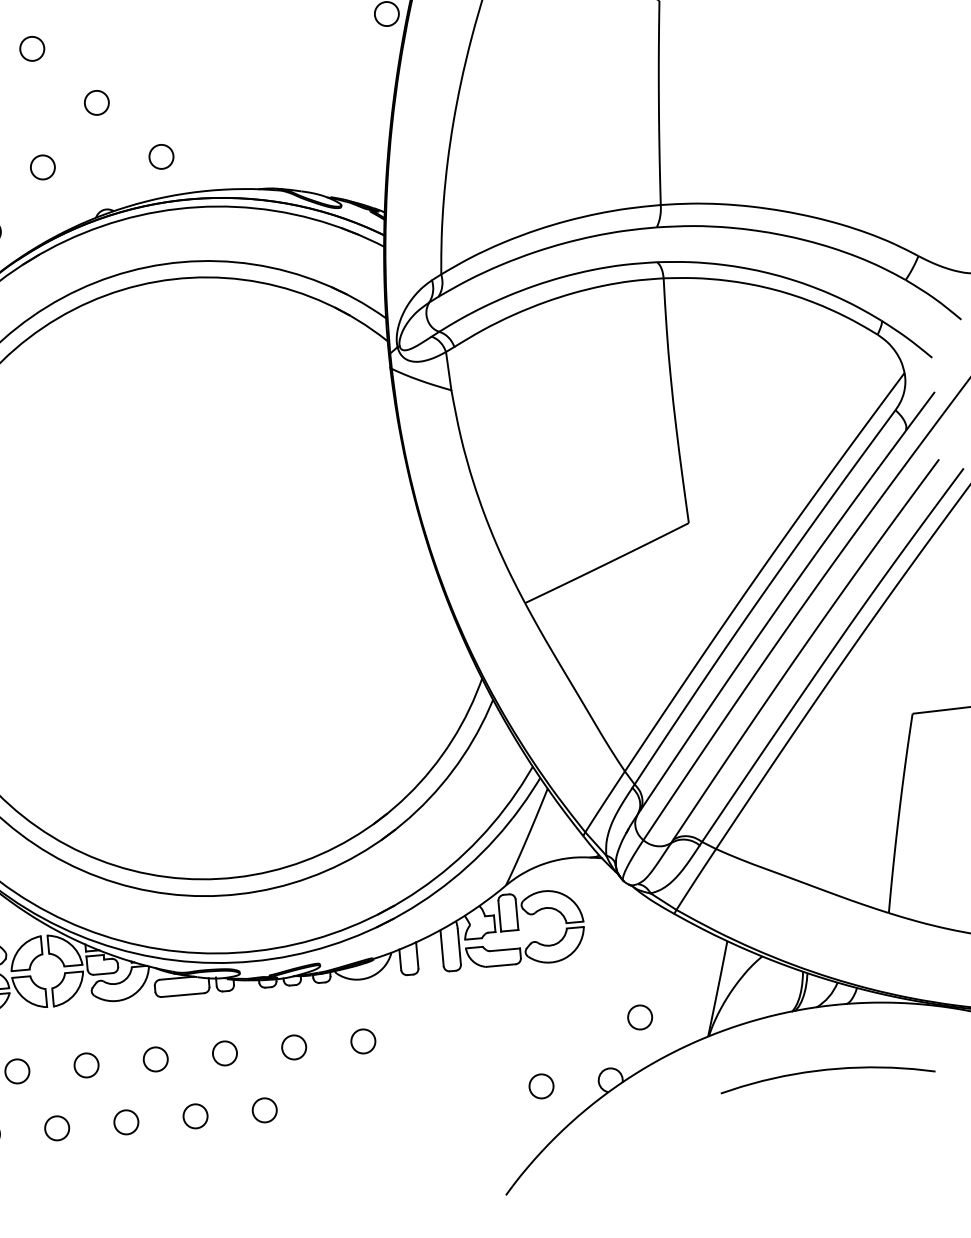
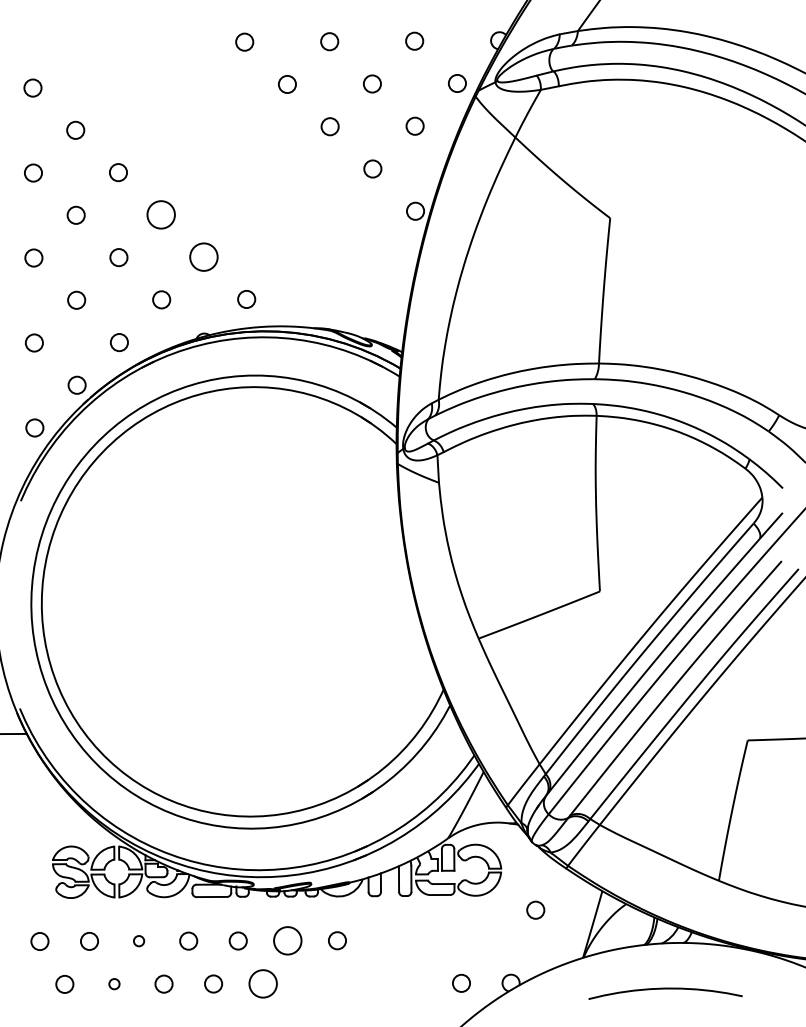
circle: (31, 48) -> (160, 214), size x1.6
circle: (96, 102) -> (203, 256), size x1.6
circle: (639, 1016) -> (535, 909), moved
circle: (293, 1046) -> (287, 940), size x1.6
circle: (85, 1064) -> (138, 940), size x0.6
circle: (263, 1109) -> (262, 983), size x1.6
circle: (57, 1127) -> (114, 983), size x0.6

